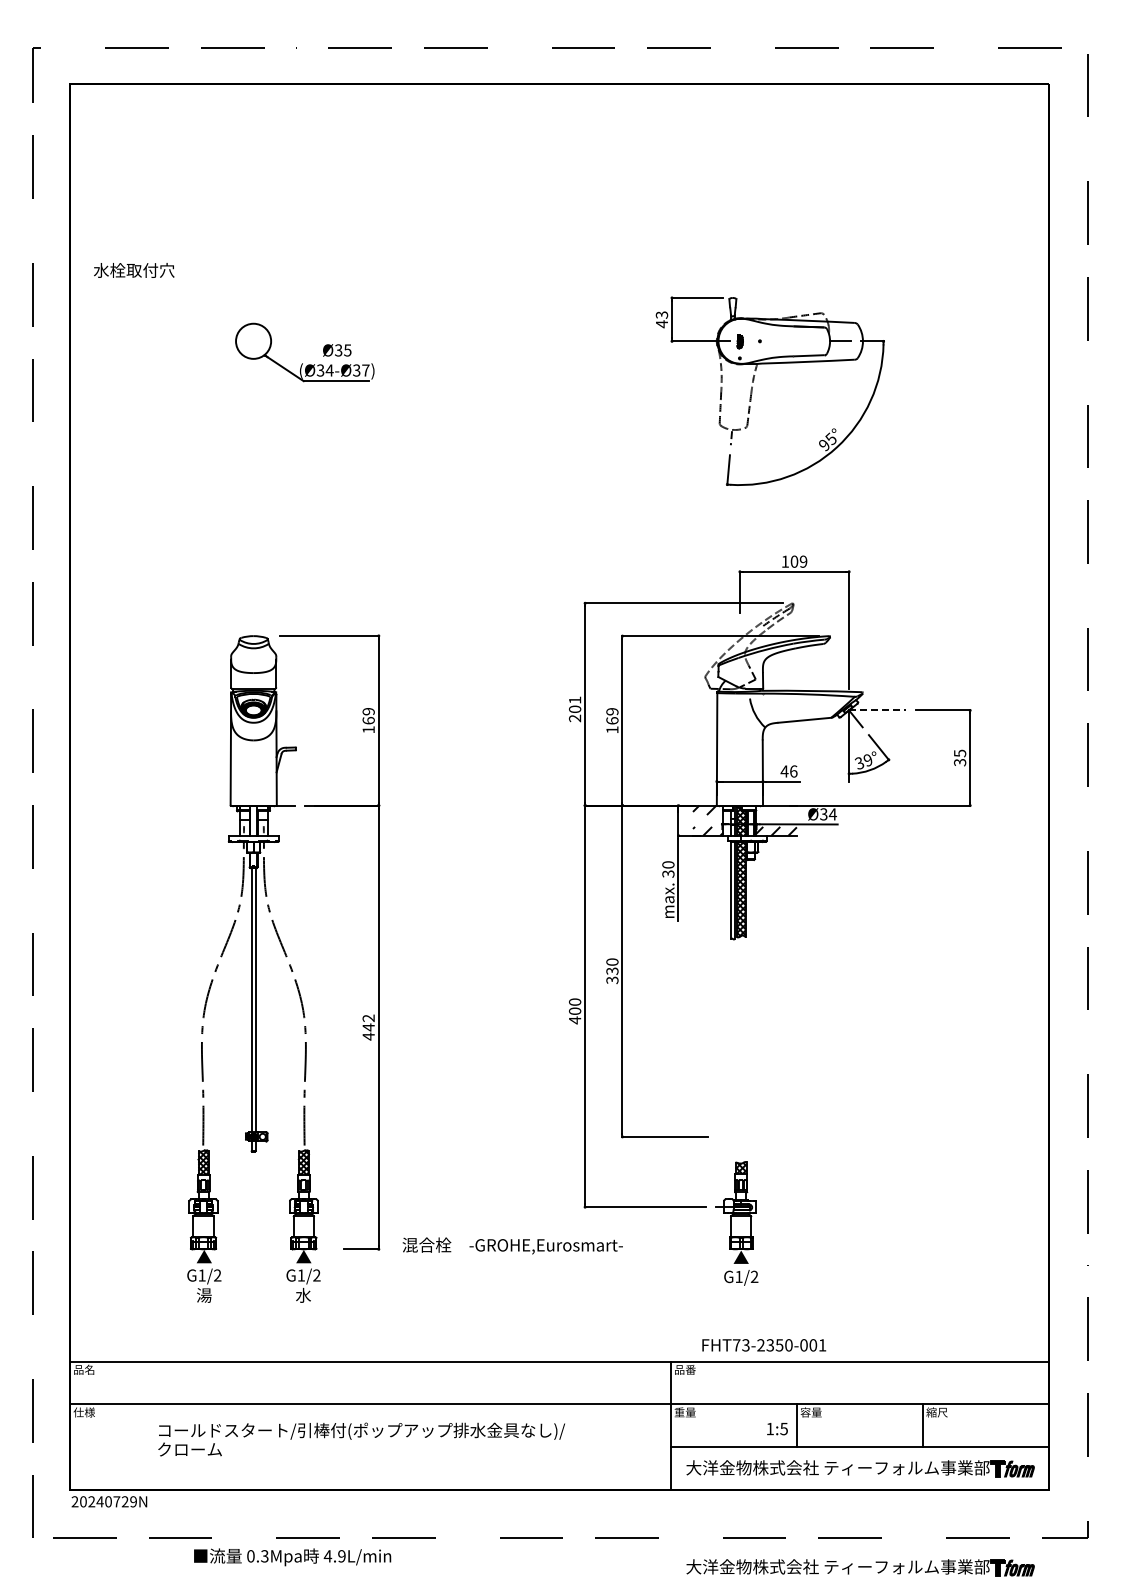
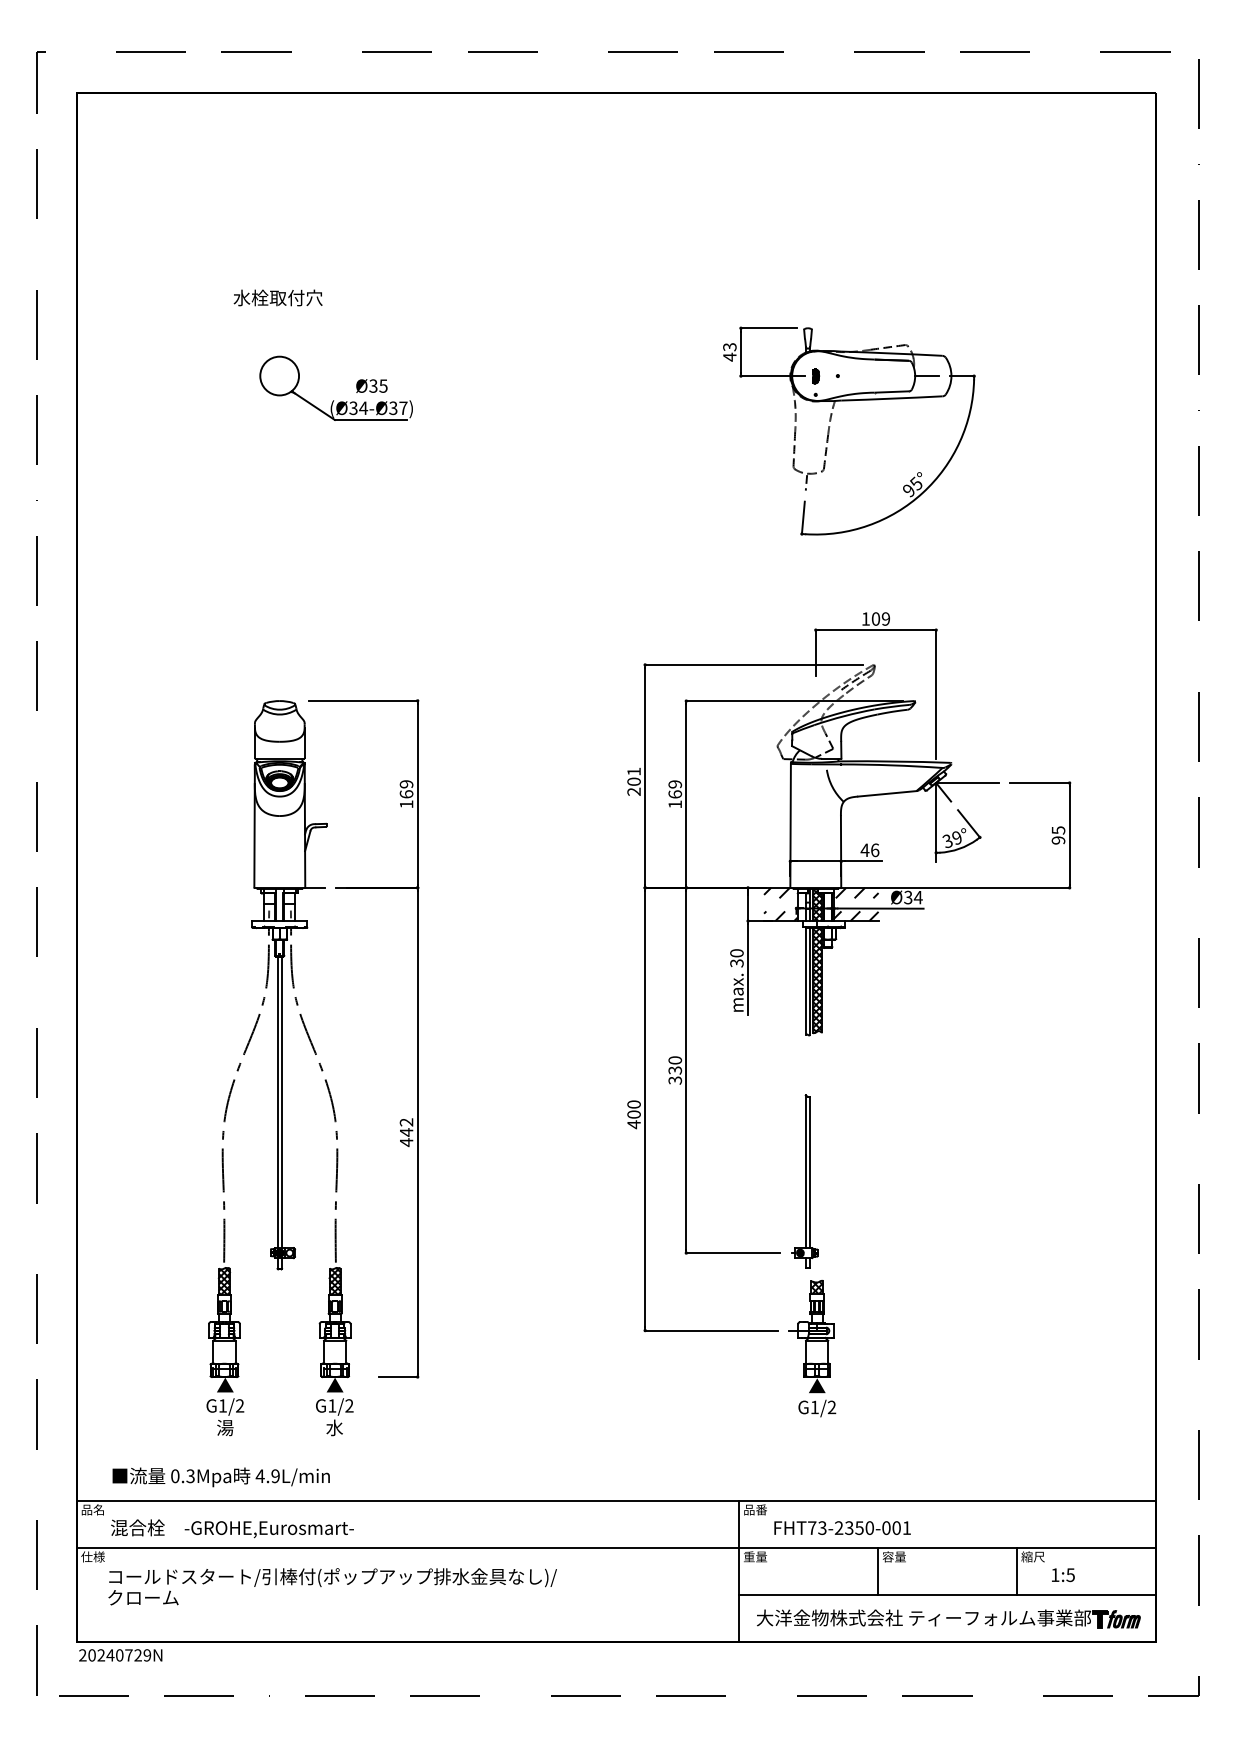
text: (134, 270) -> (278, 297), moved
line: (878, 710) -> (968, 783), dashed -> solid
text: (960, 762) -> (1058, 840), 35 -> 95
hatch: (777, 810) -> (857, 893), added
part: (729, 1071) -> (804, 1181), added
text: (512, 1245) -> (232, 1528), moved
text: (764, 1345) -> (842, 1528), moved
text: (777, 1429) -> (1063, 1575), moved
text: (361, 1439) -> (332, 1586), moved
text: (292, 1557) -> (221, 1477), moved
part: (860, 1567) -> (948, 1727), removed

